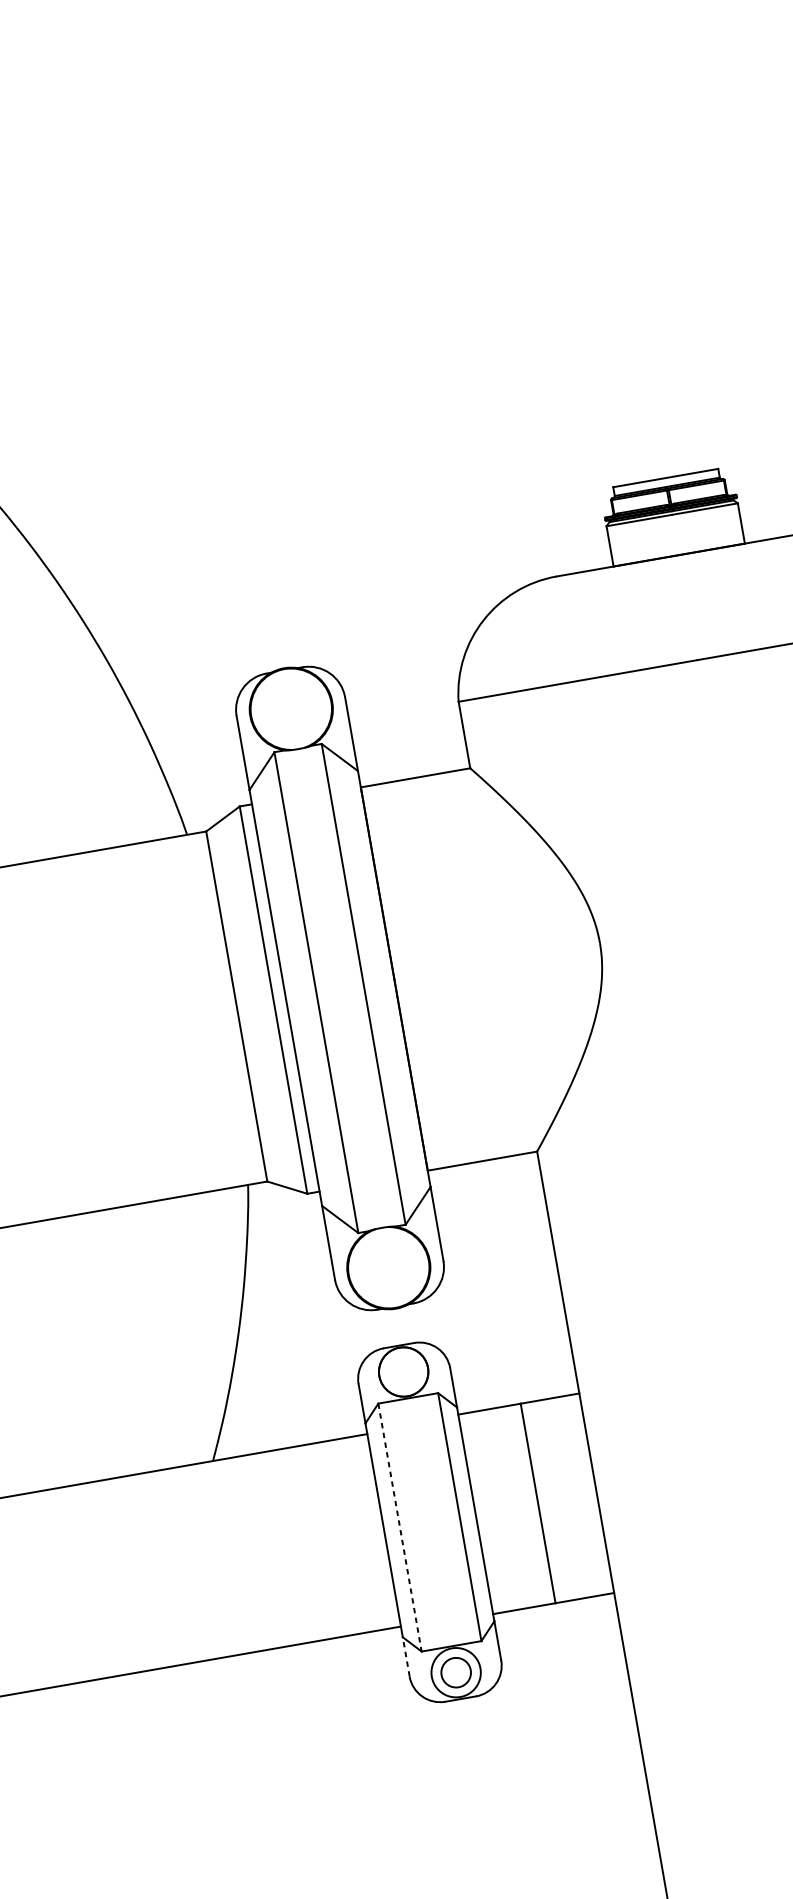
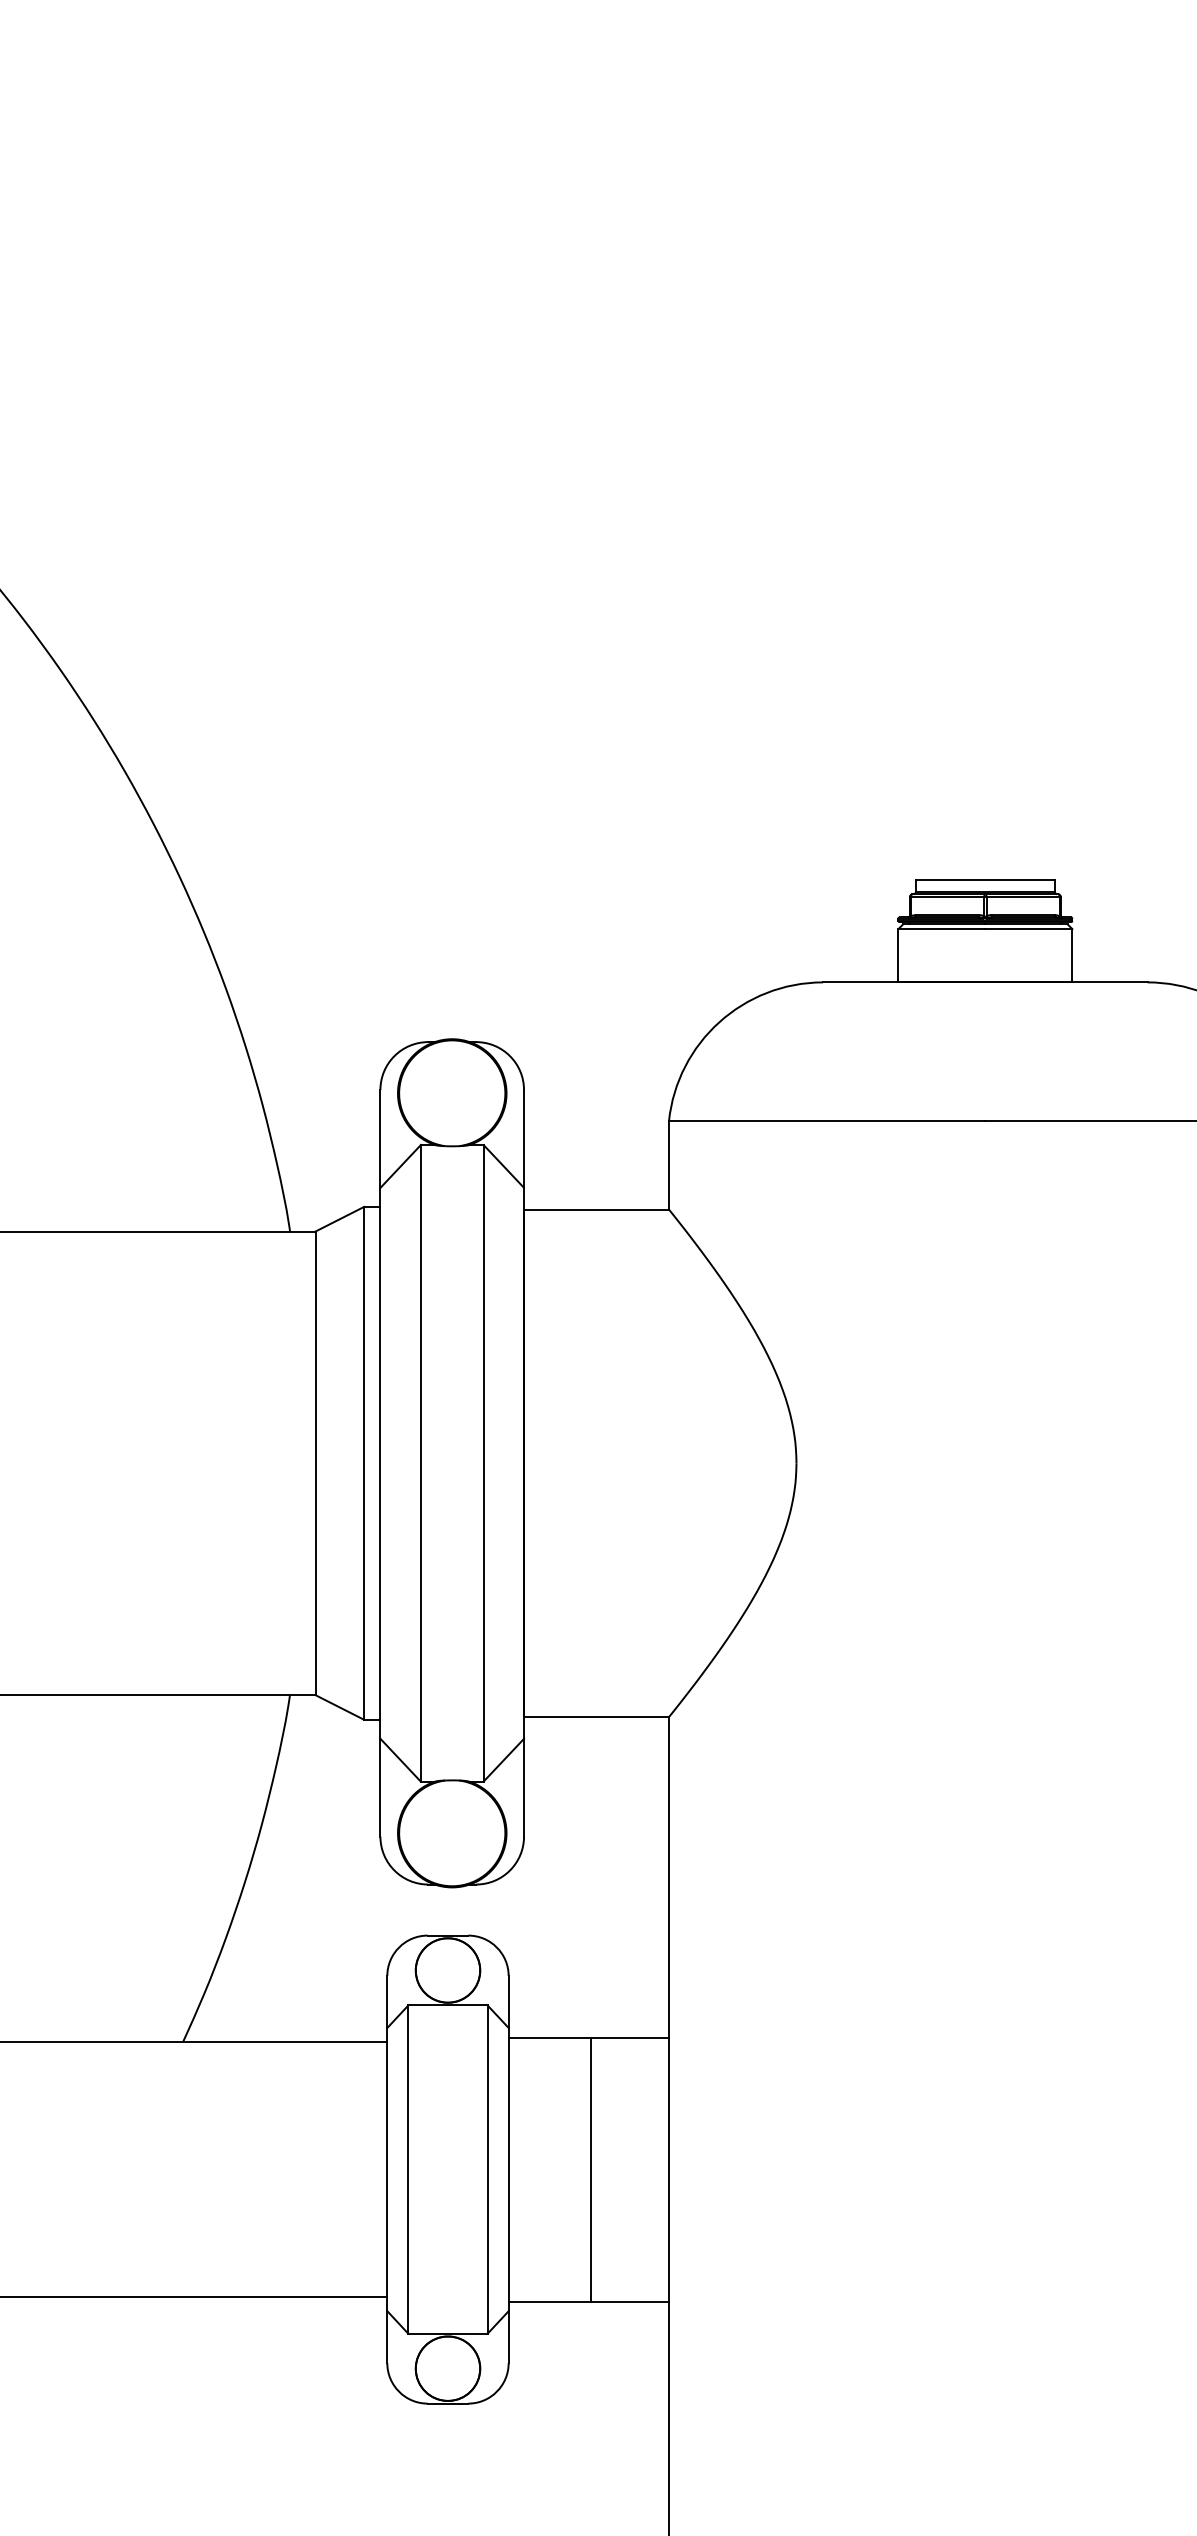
line: (400, 1528) -> (408, 2170), dashed -> solid
line: (406, 1657) -> (387, 2337), dashed -> solid
circle: (455, 1672) -> (447, 2368), size x1.67

